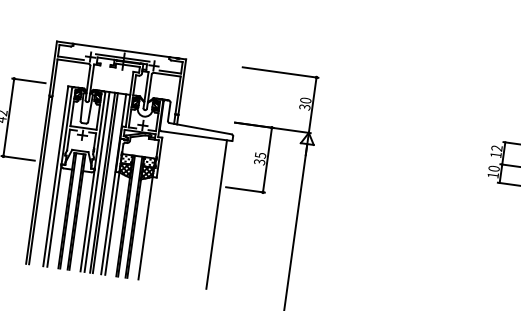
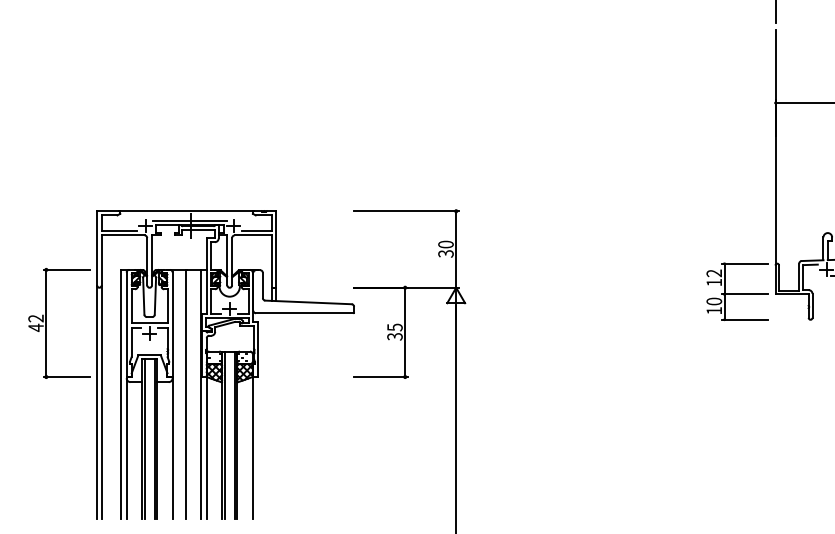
line: (97, 181) -> (178, 393), removed
line: (105, 182) -> (189, 393), removed
line: (216, 214) -> (346, 415), removed

